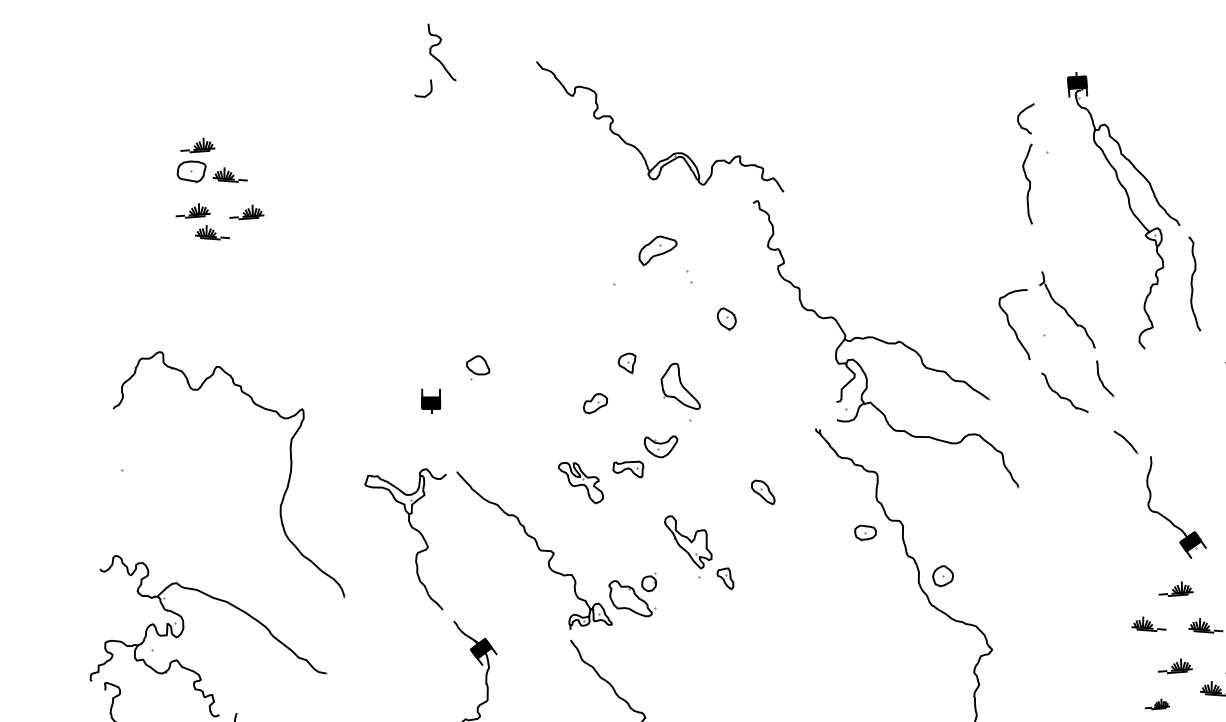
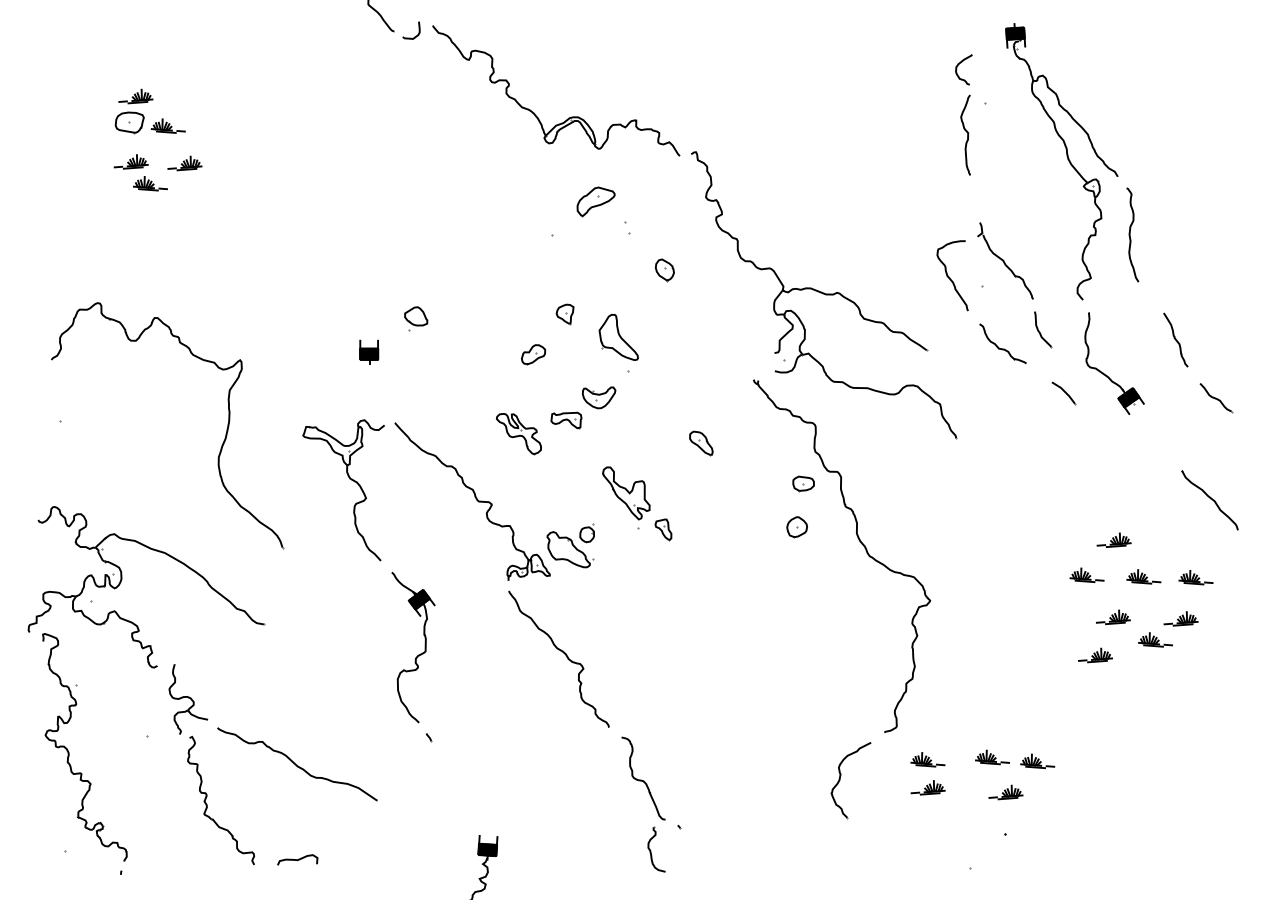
part: (426, 94) -> (414, 36), moved
part: (672, 153) -> (568, 117), moved
part: (1168, 518) -> (1106, 374), moved
part: (942, 576) -> (796, 527), moved
part: (1157, 704) -> (1095, 655), size x1.43

